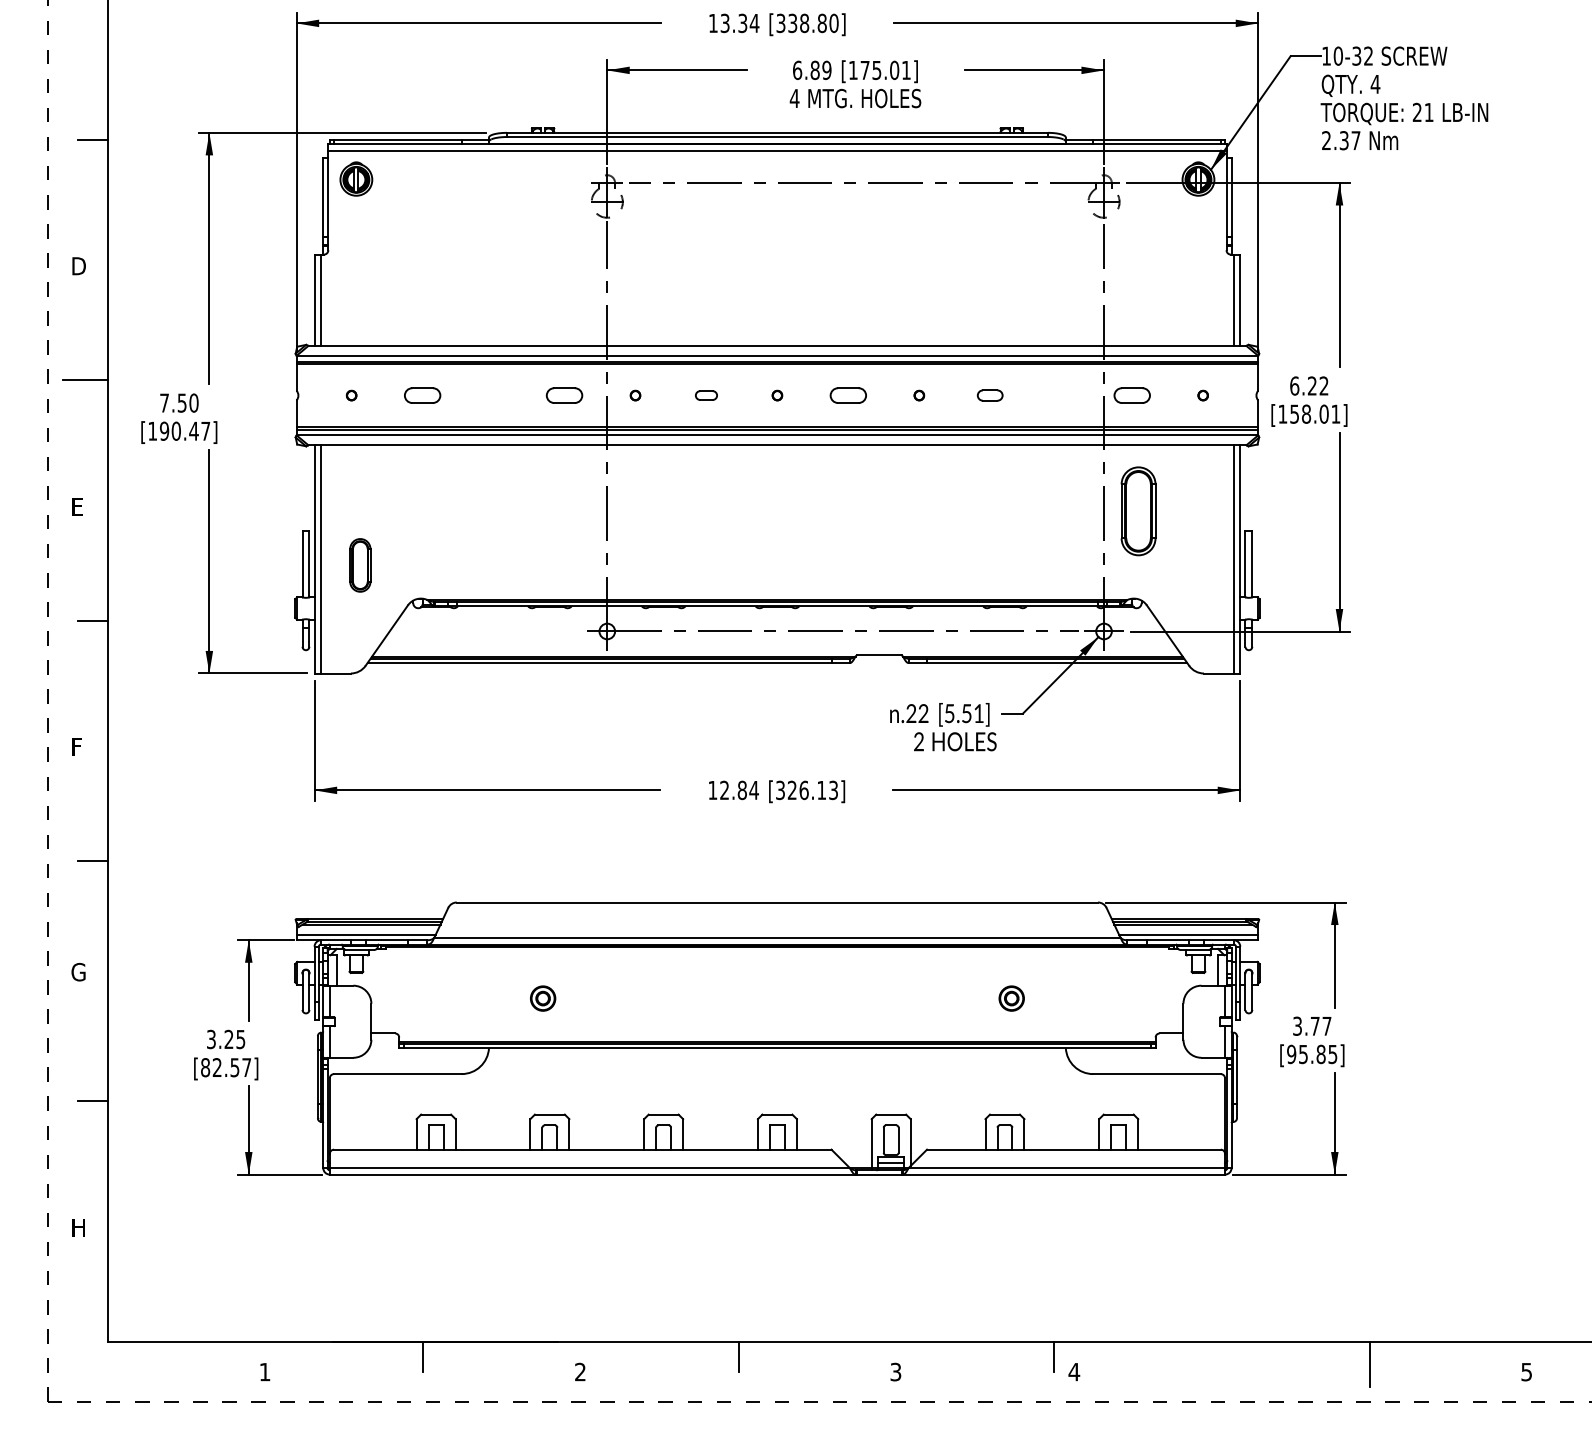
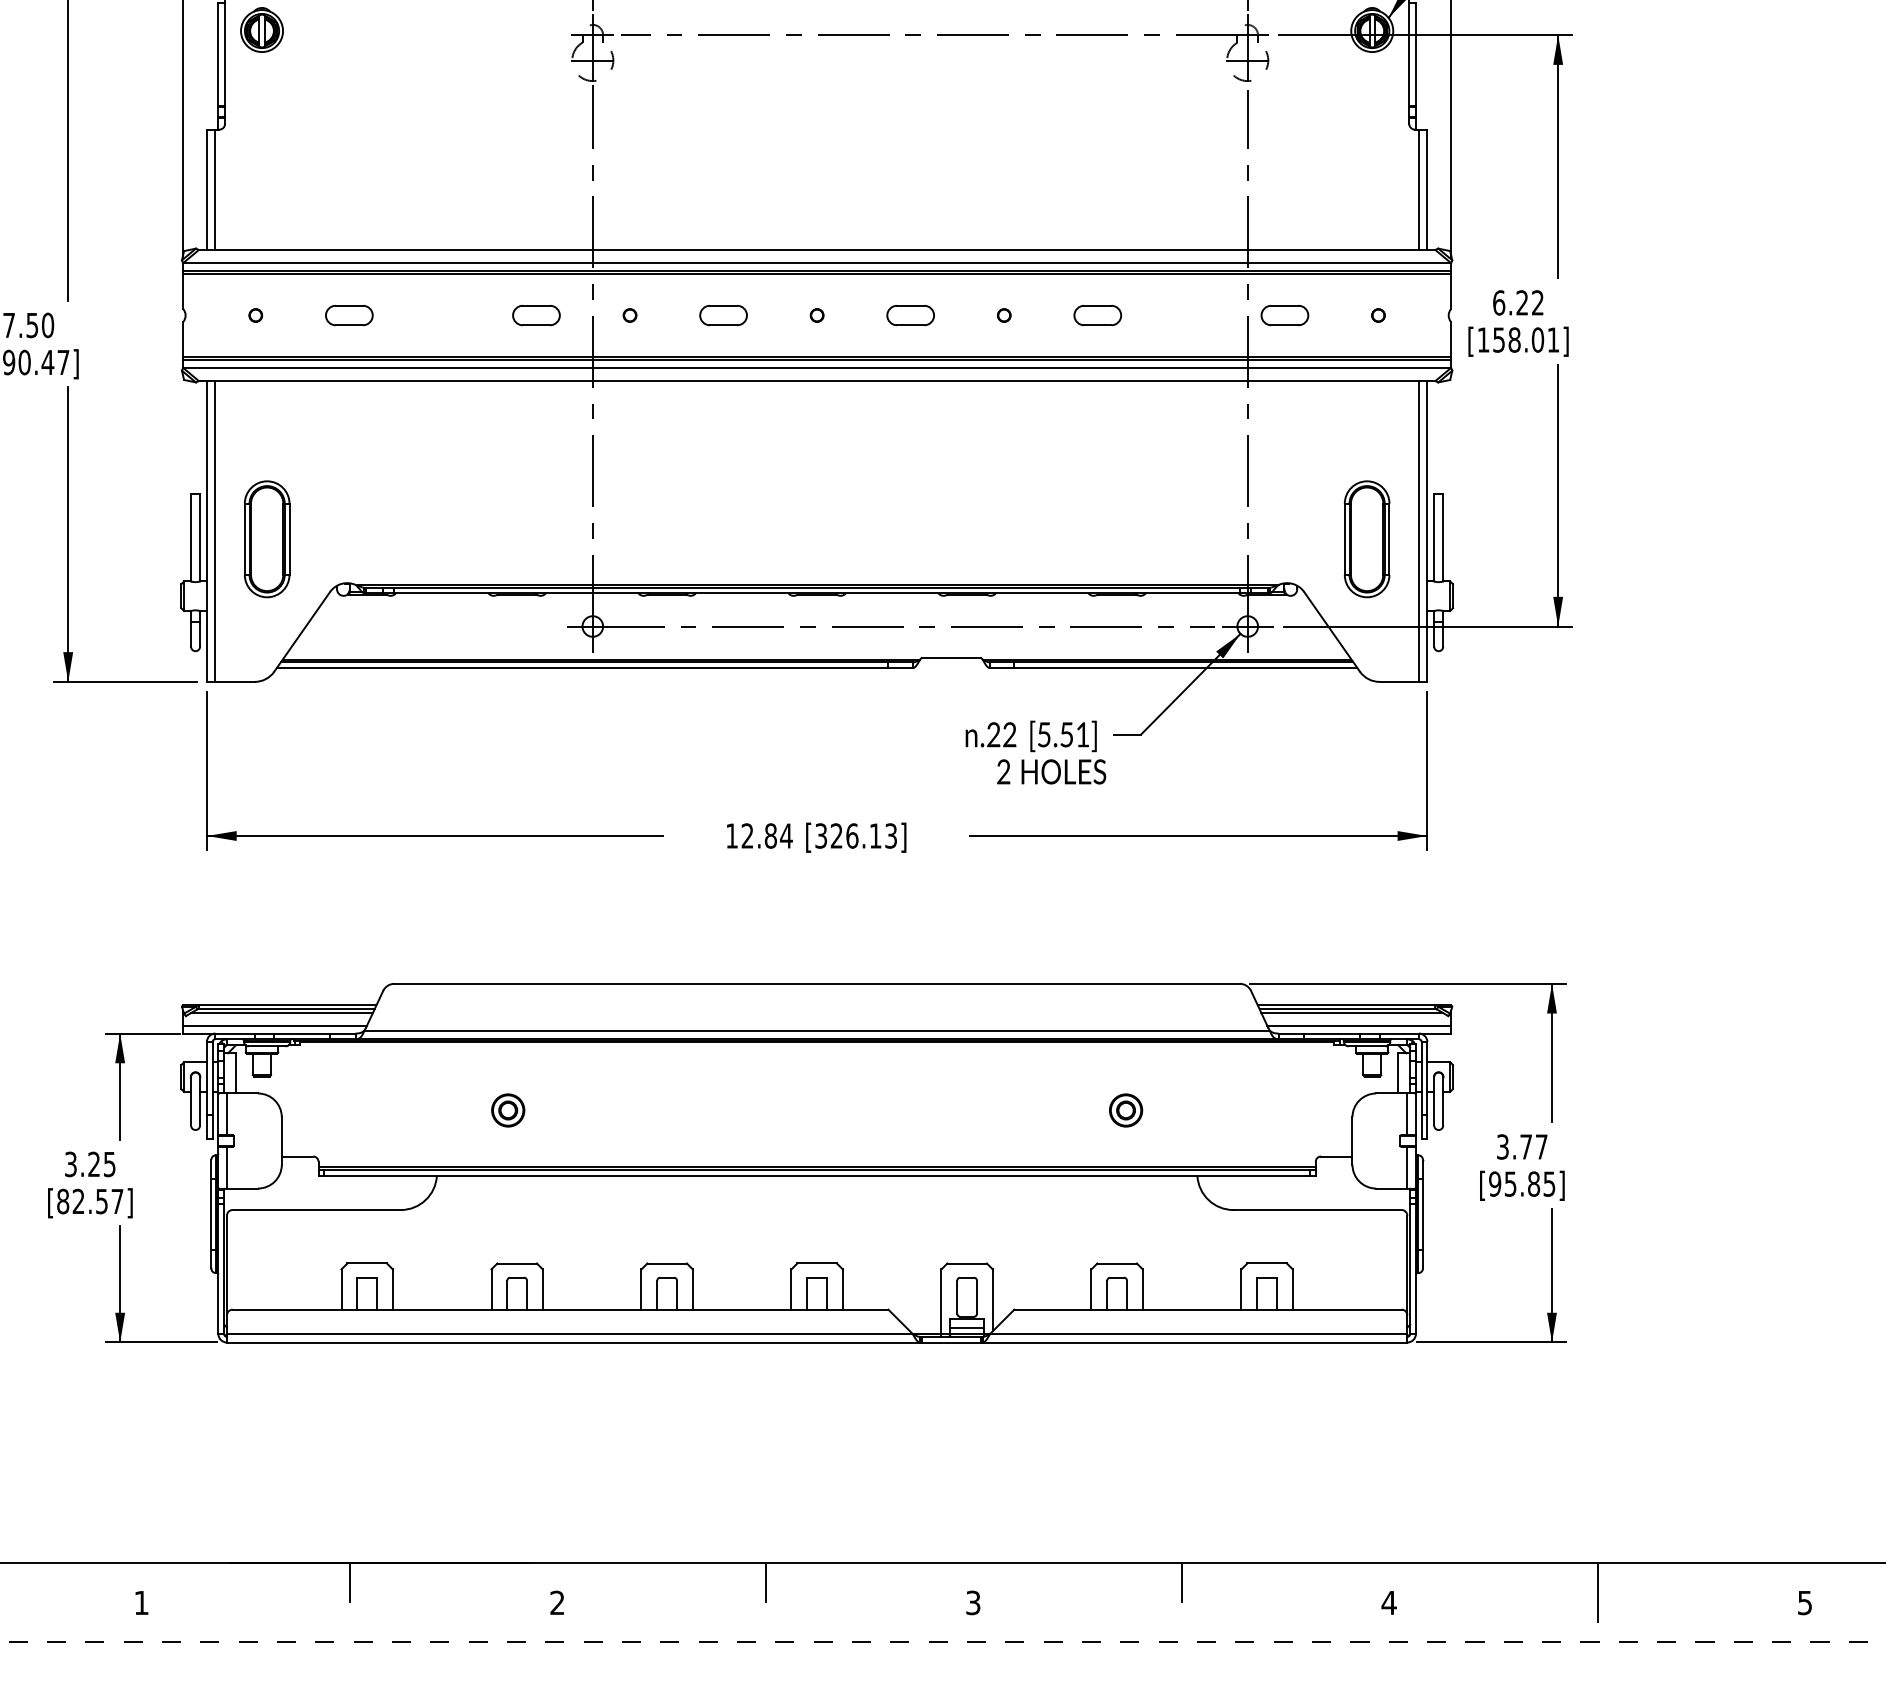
part: (706, 395) -> (723, 315), size x1.67
part: (989, 395) -> (1096, 315), size x1.43
part: (1138, 511) -> (1367, 539), moved
part: (360, 565) -> (267, 539), size x1.67
text: (1074, 1372) -> (1389, 1603), moved

